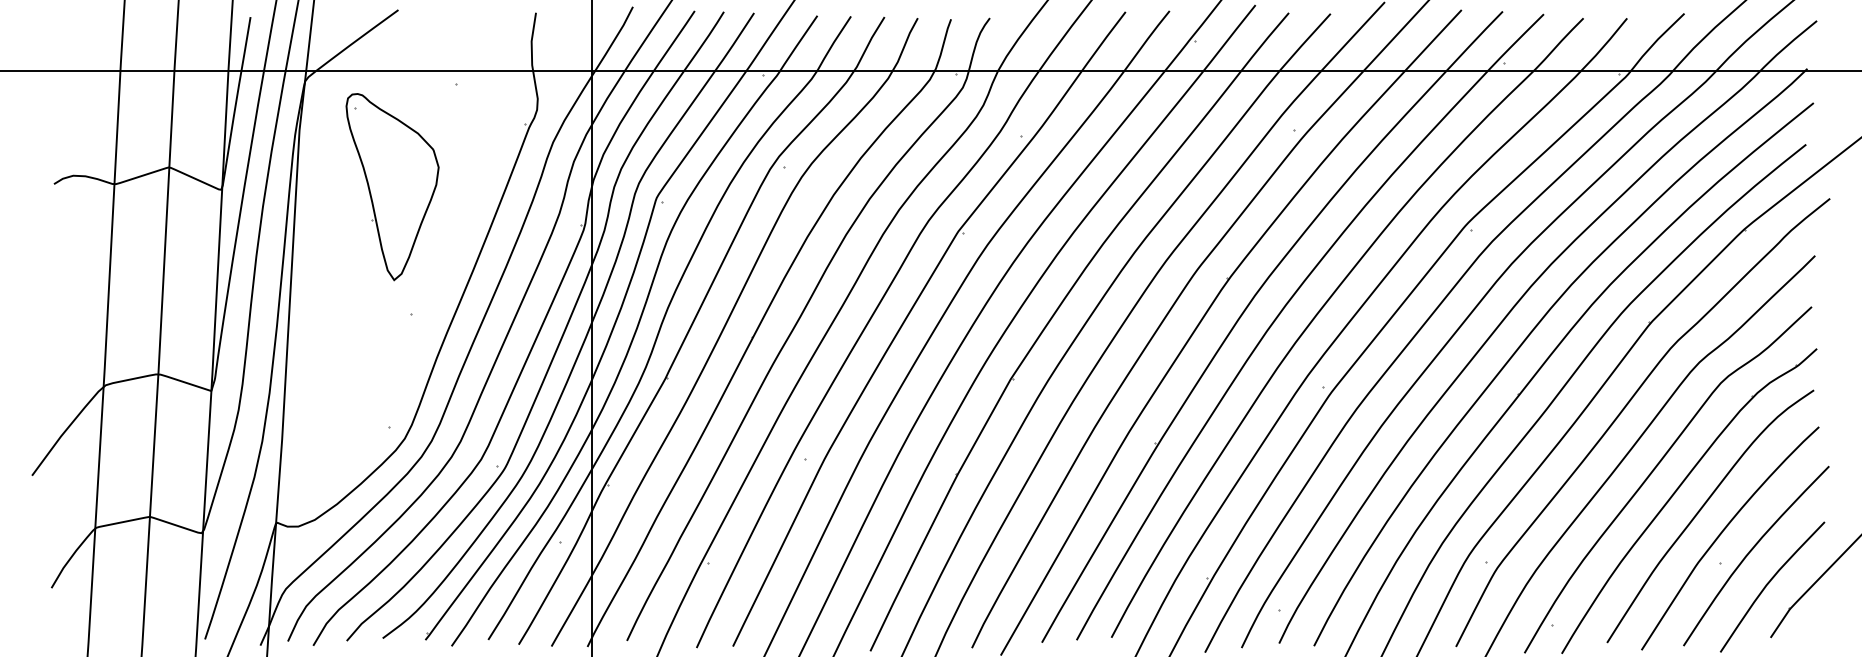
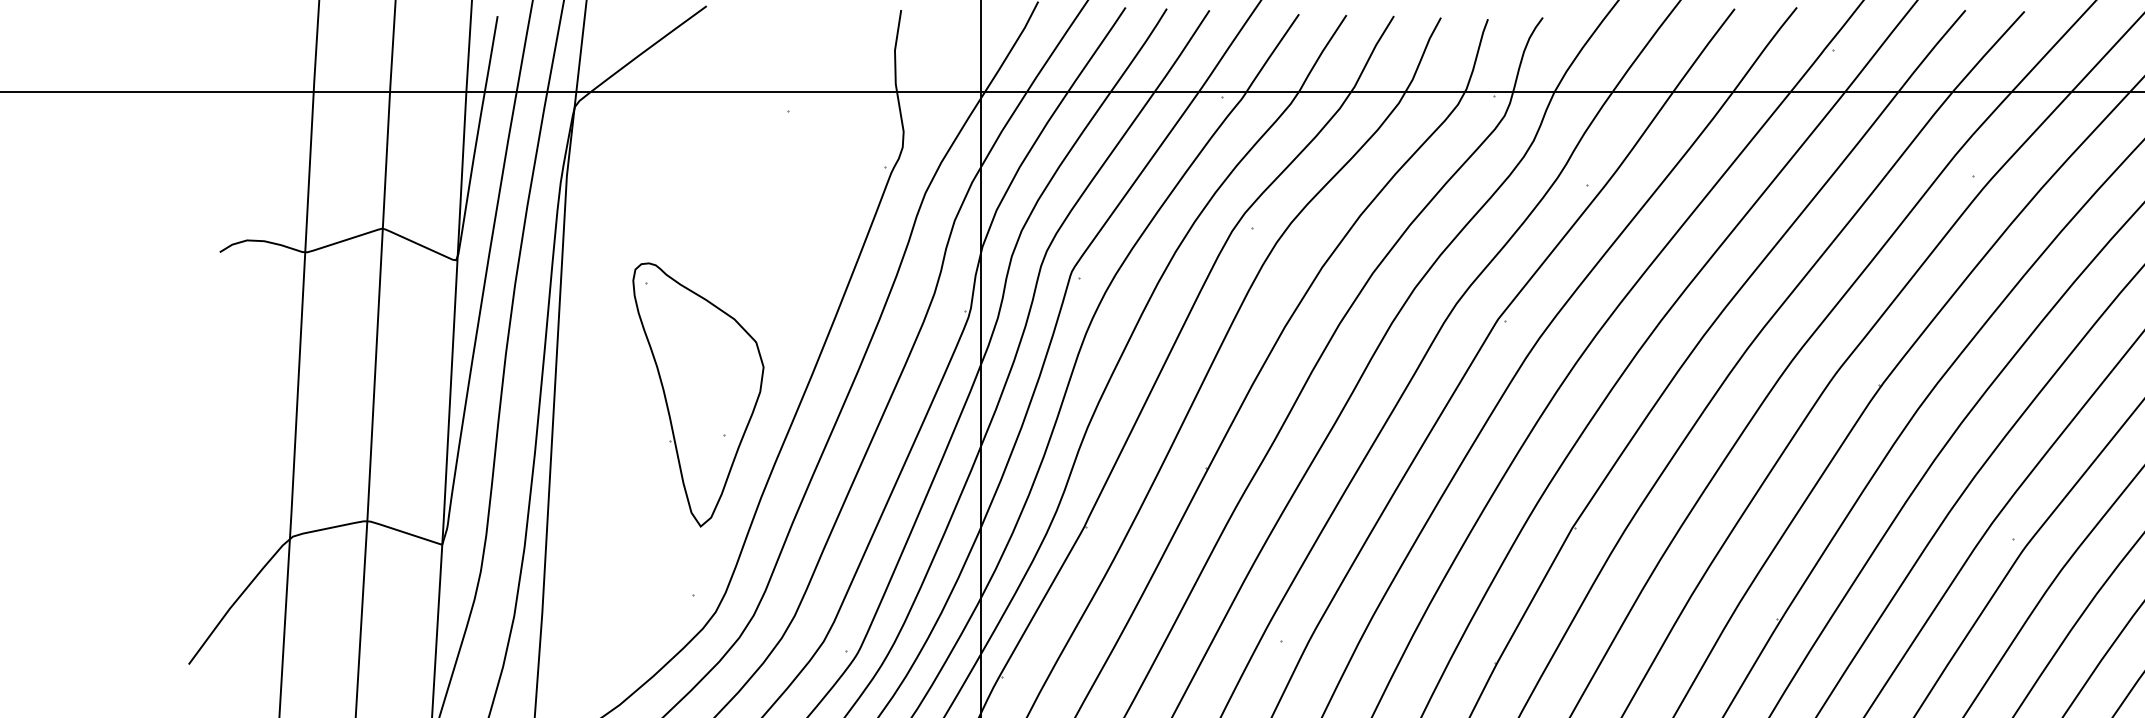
part: (392, 187) -> (698, 395), moved

